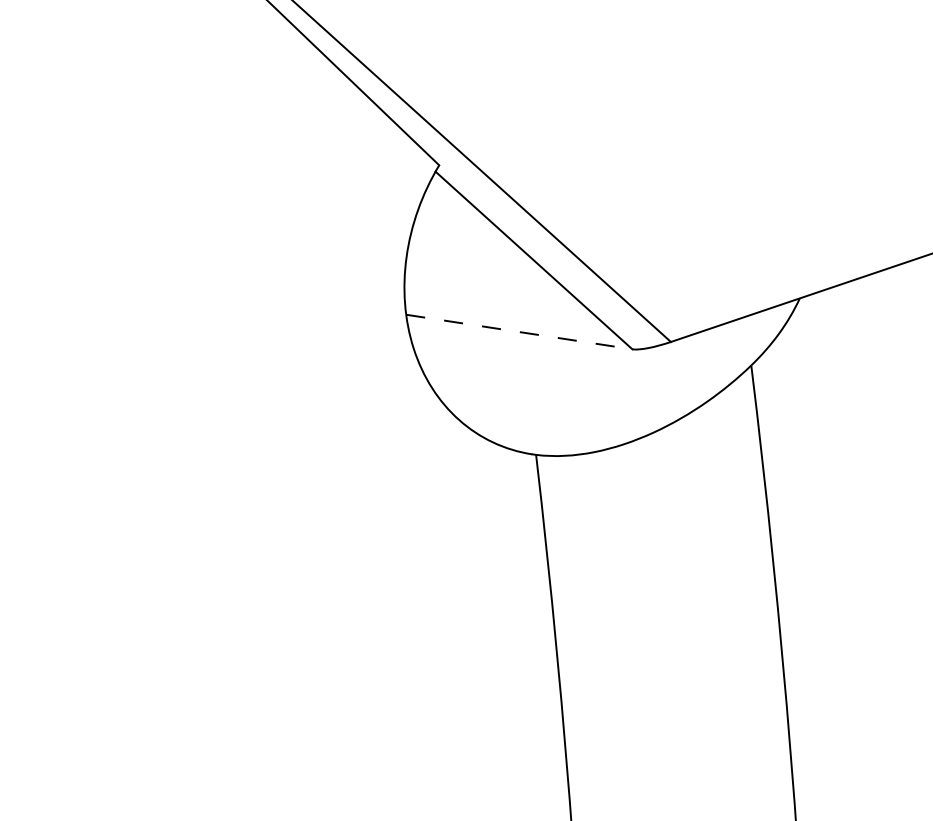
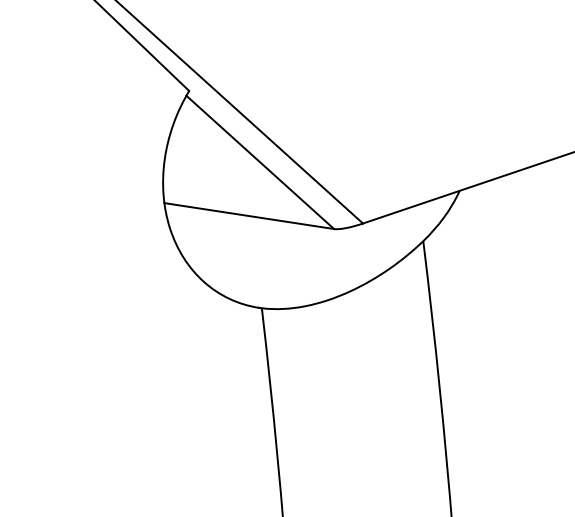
line: (519, 332) -> (249, 216), dashed -> solid

